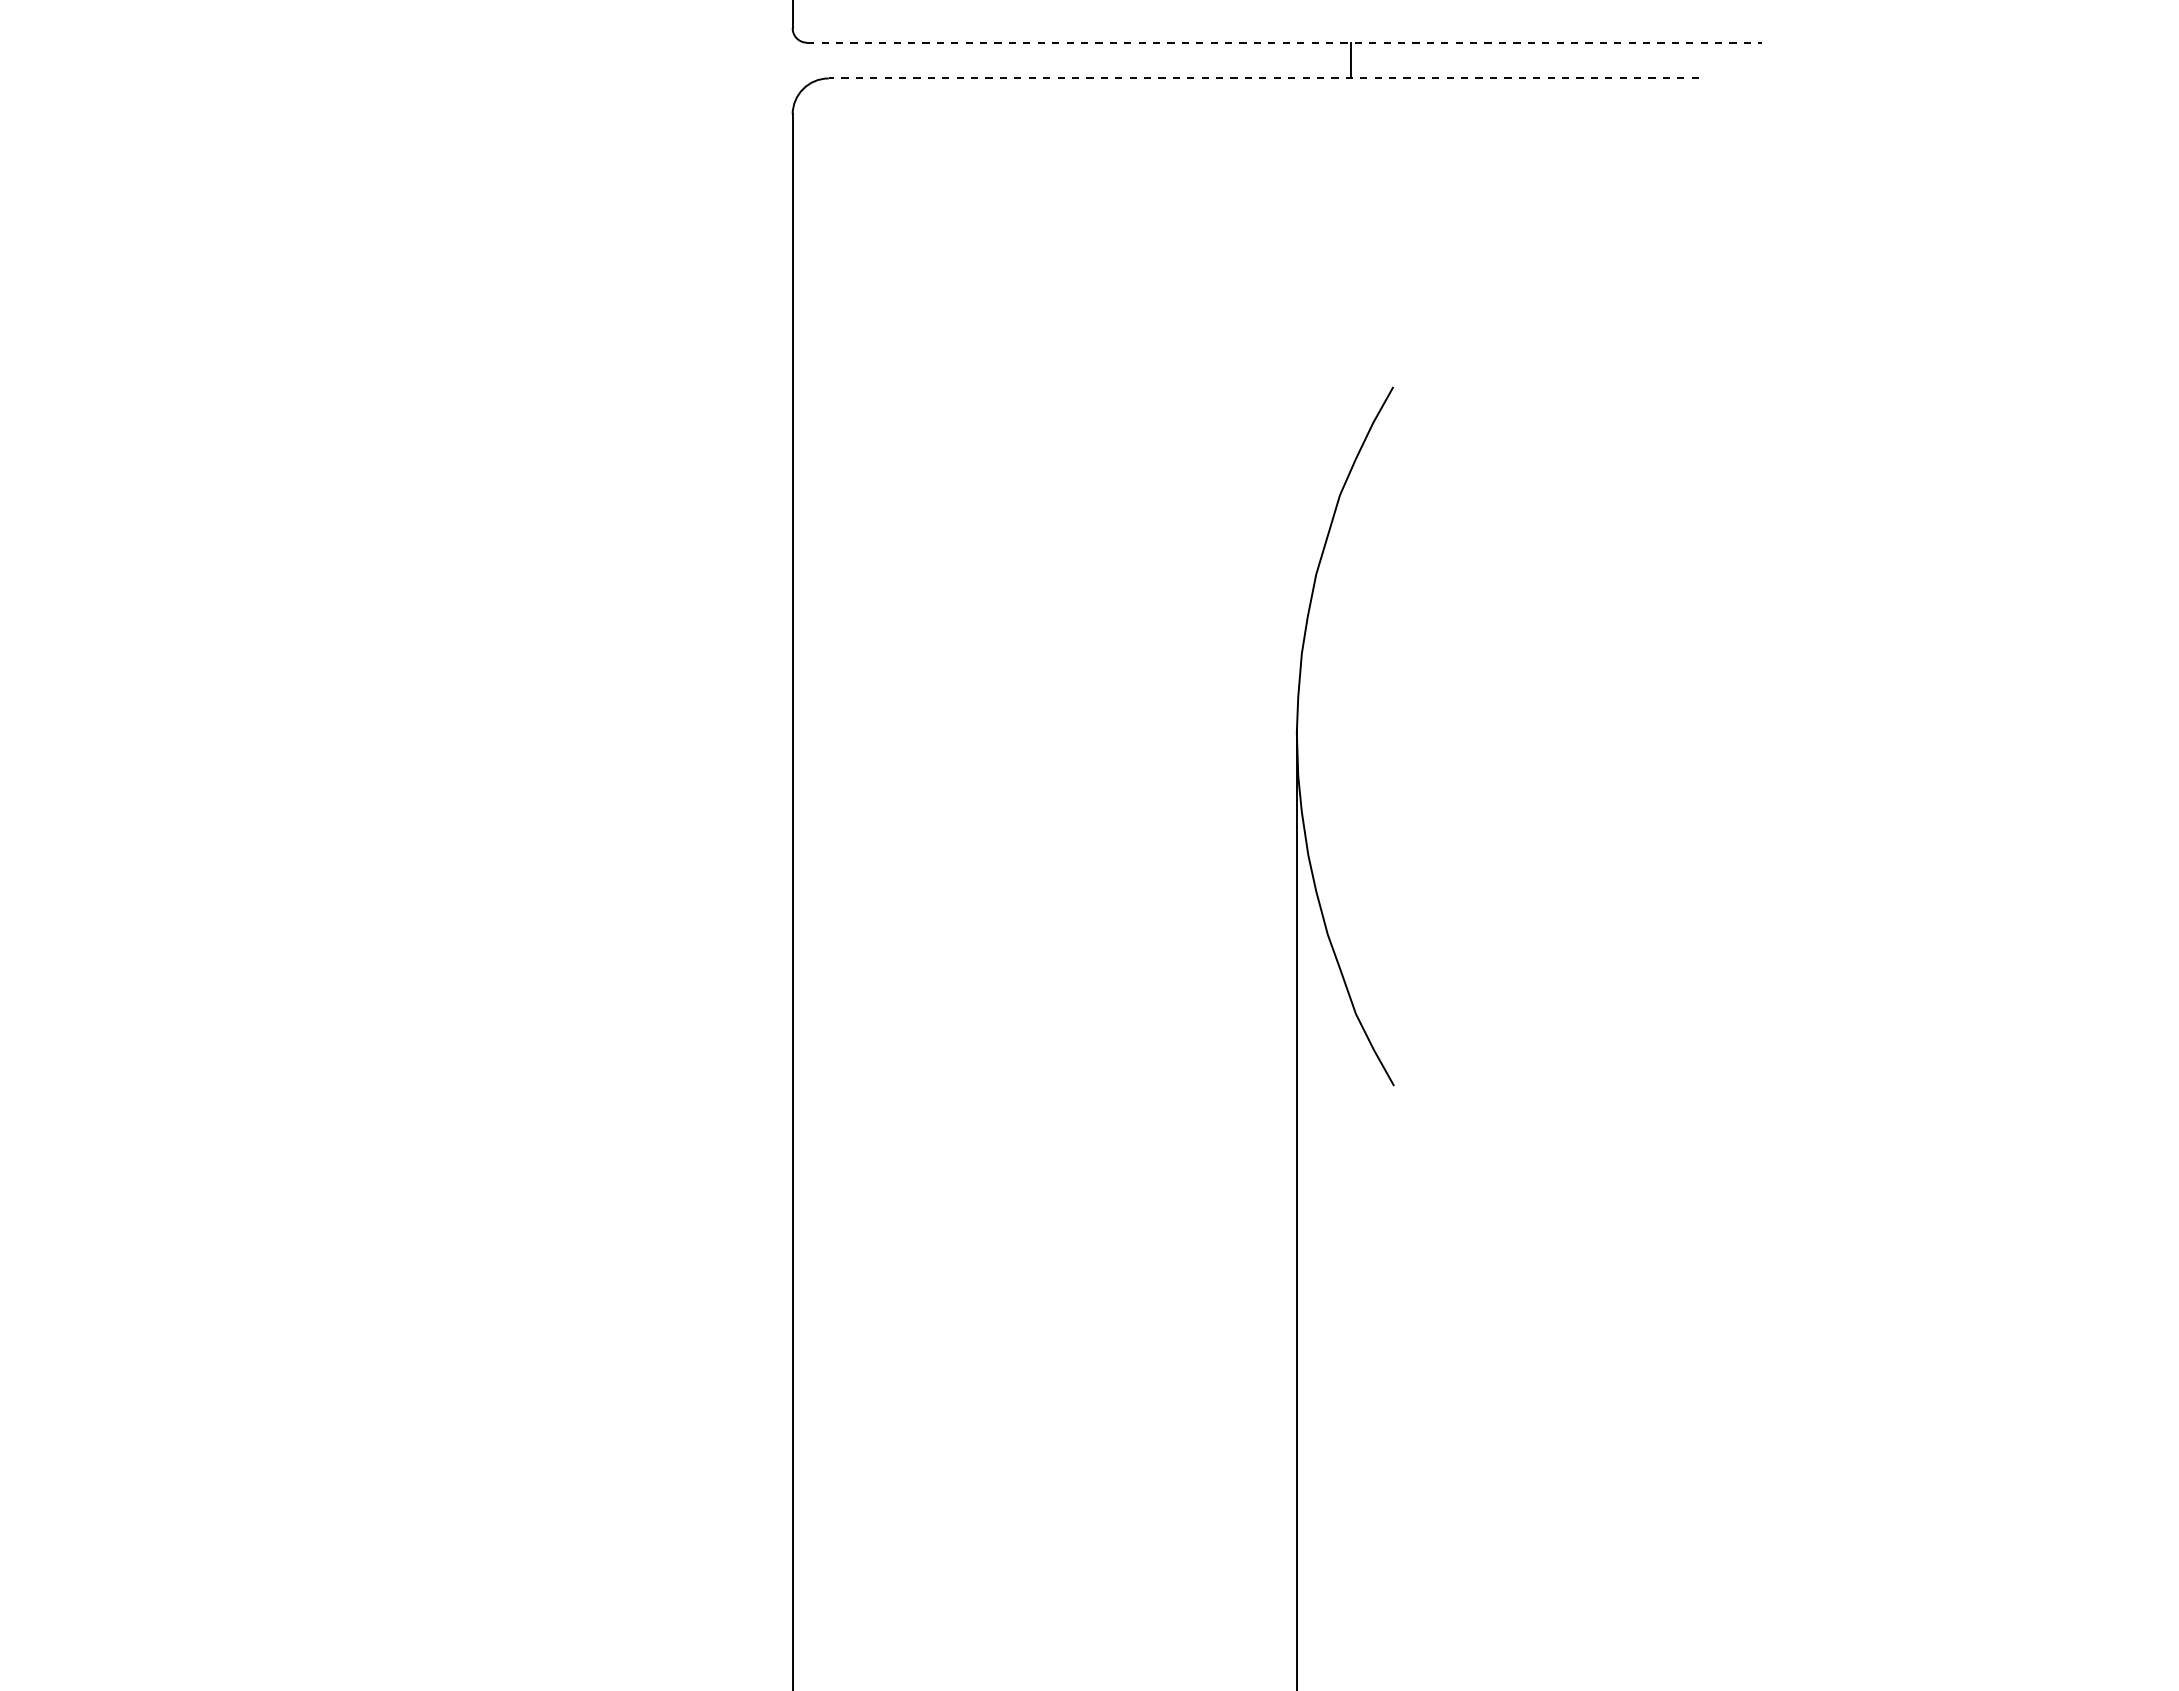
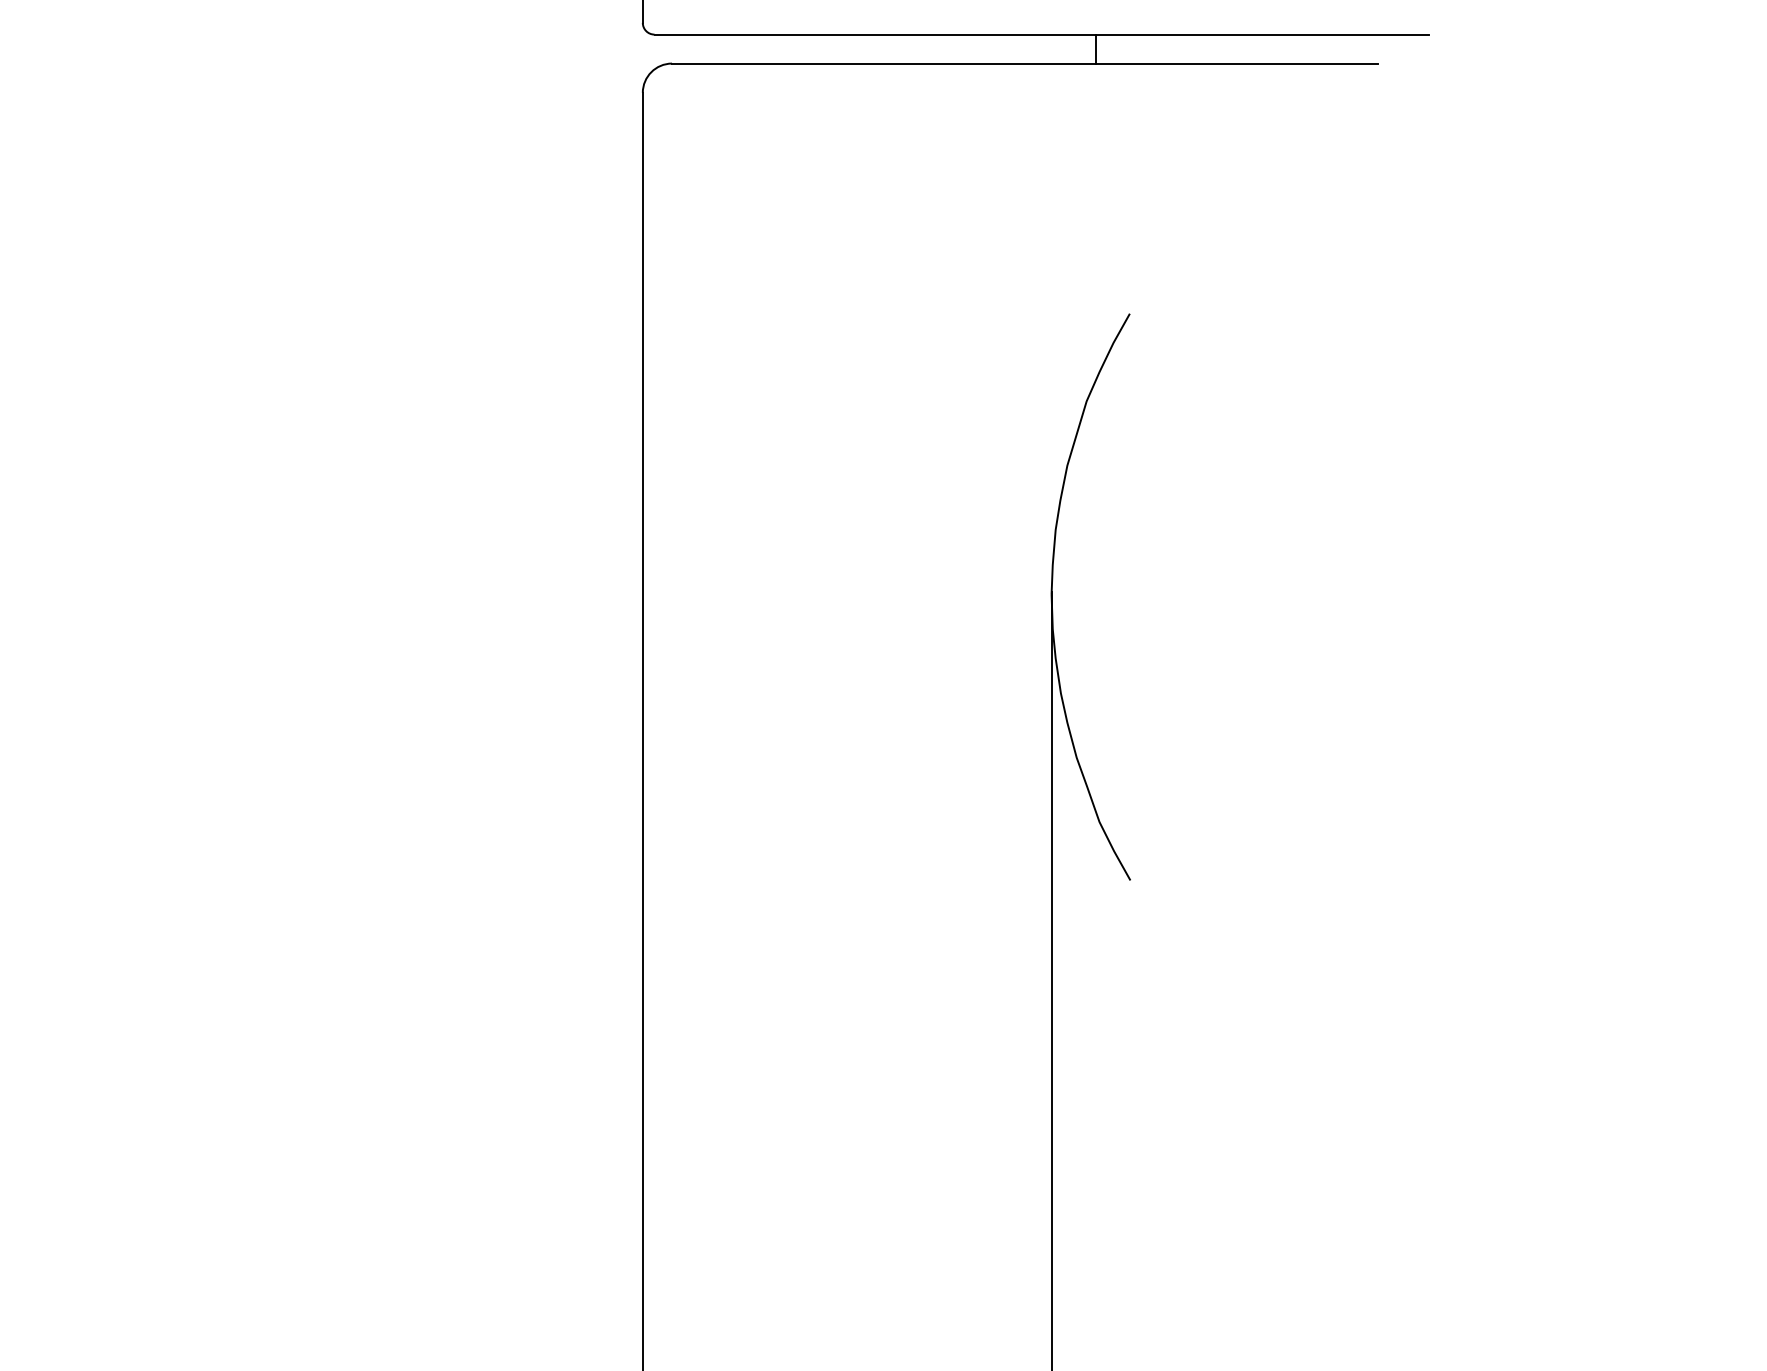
line: (1285, 42) -> (1042, 34), dashed -> solid
line: (1263, 78) -> (1024, 63), dashed -> solid

